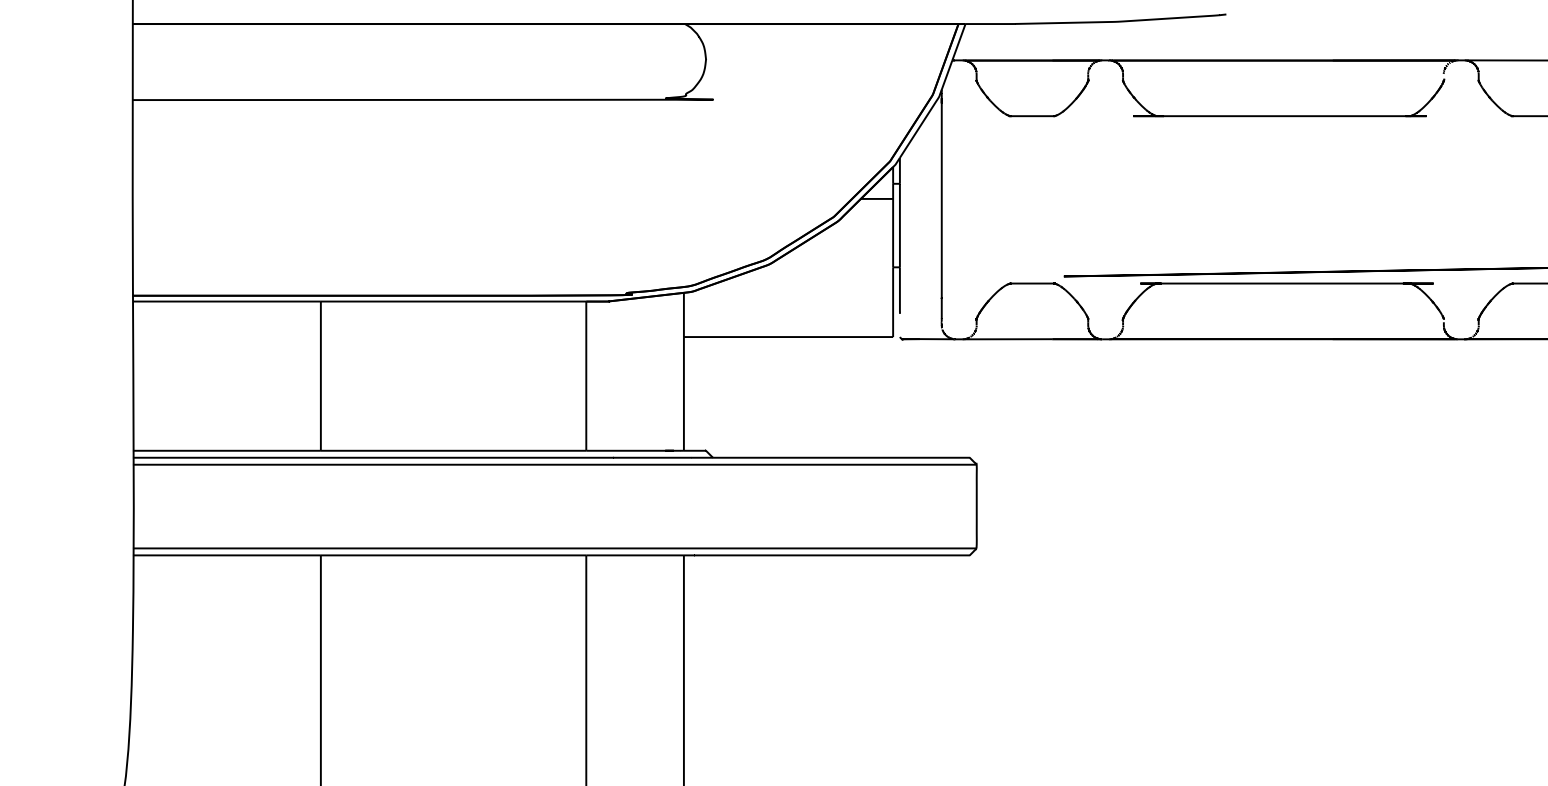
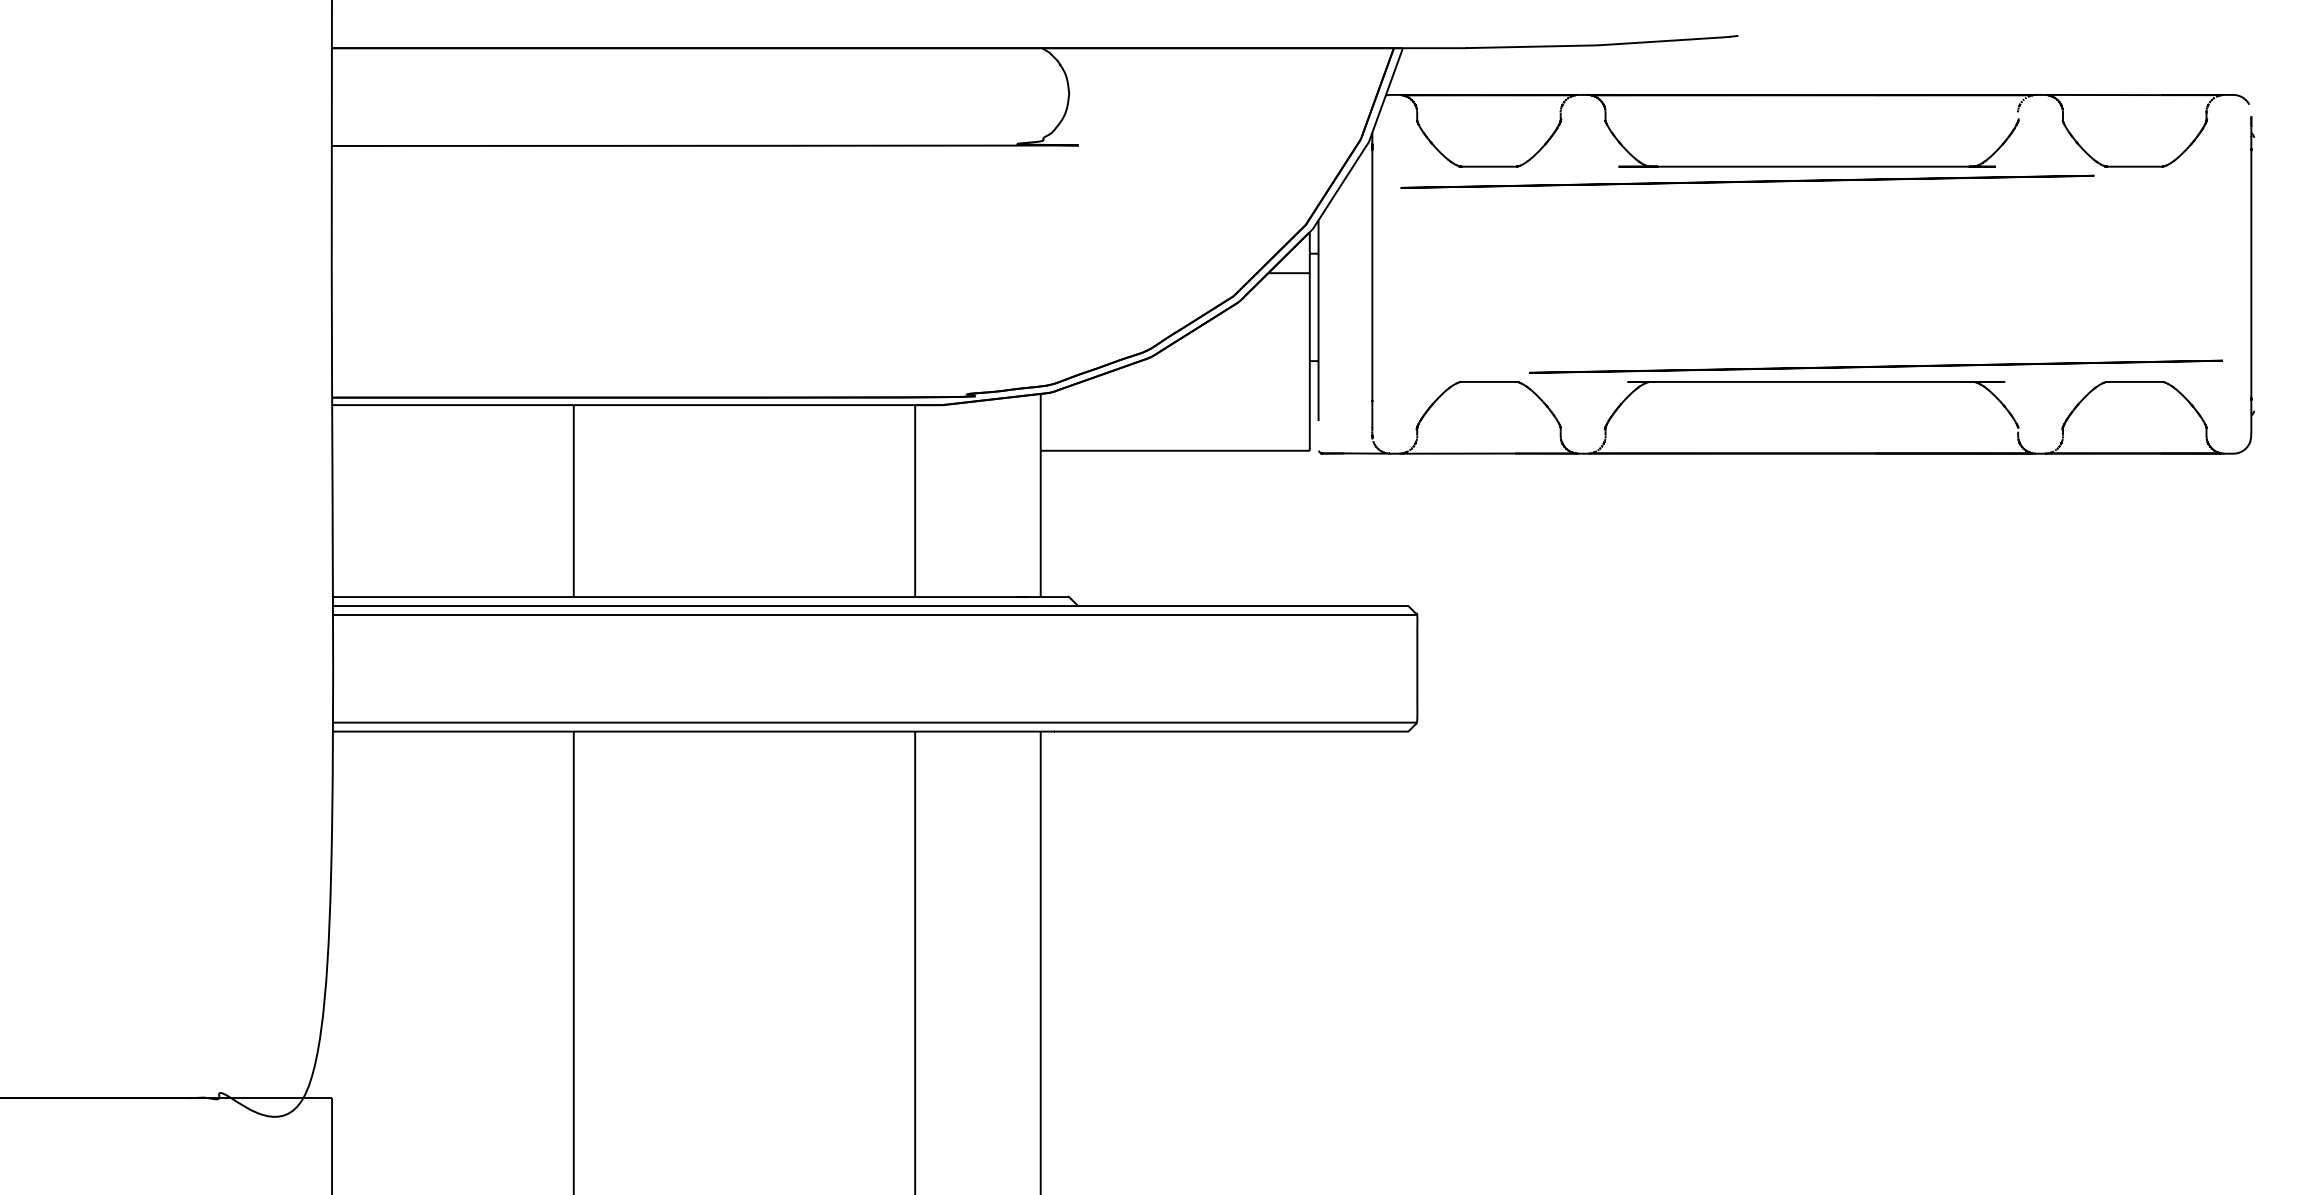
line: (1233, 127) -> (1747, 181), added

